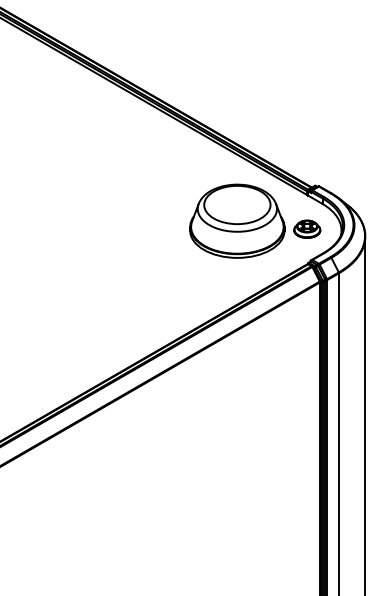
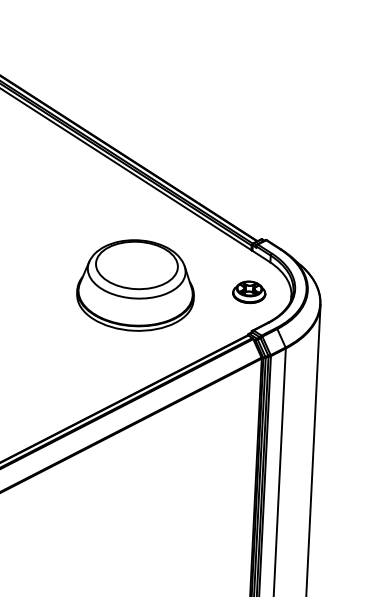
part: (237, 220) -> (136, 284), moved

